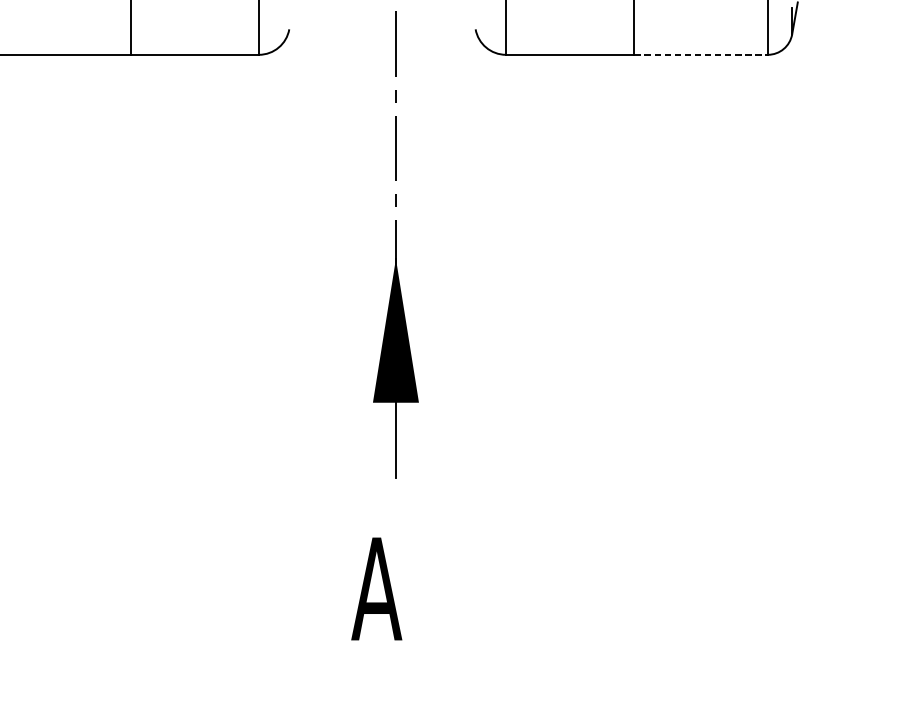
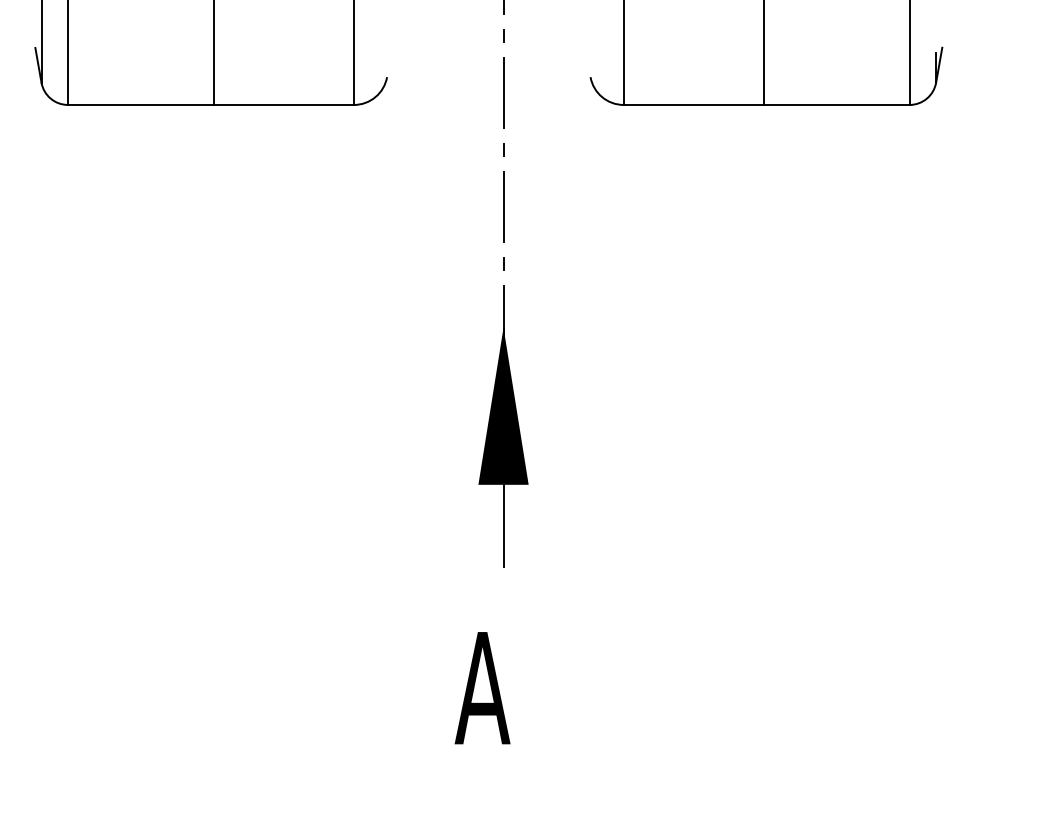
line: (700, 54) -> (836, 104), dashed -> solid

